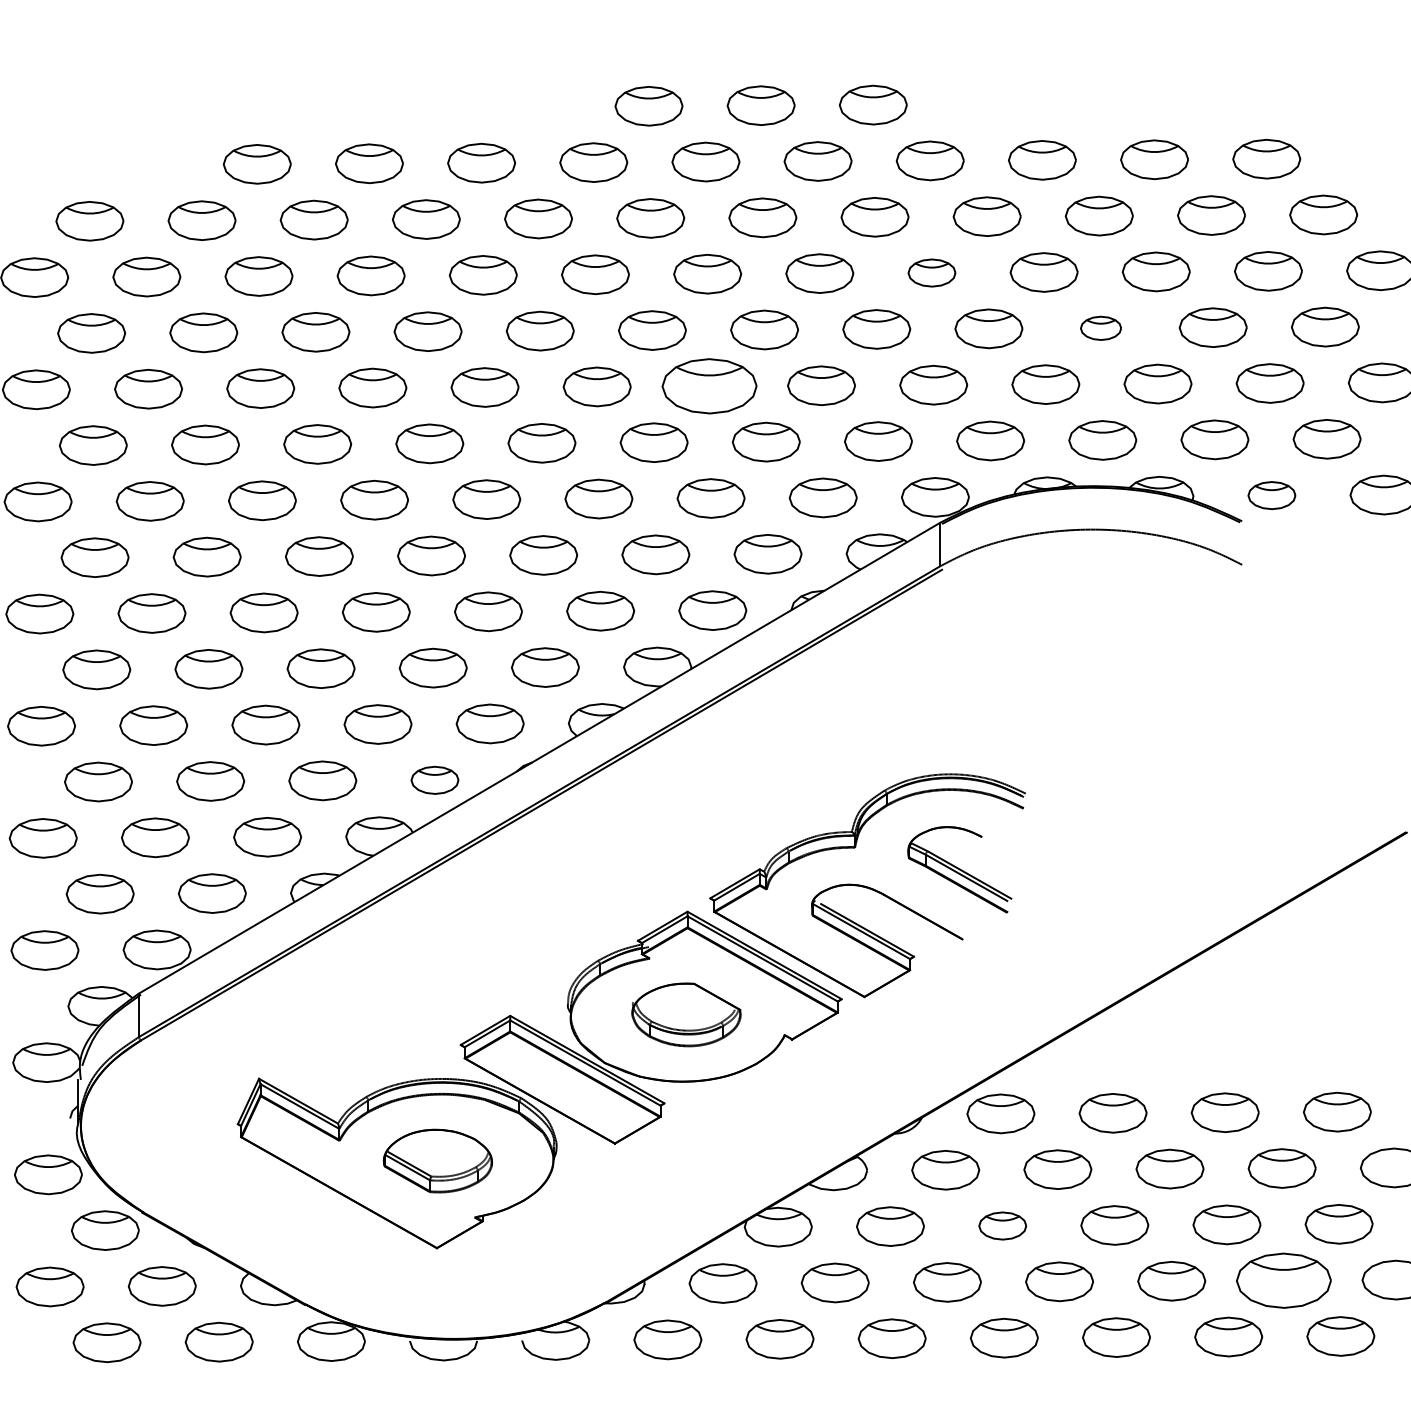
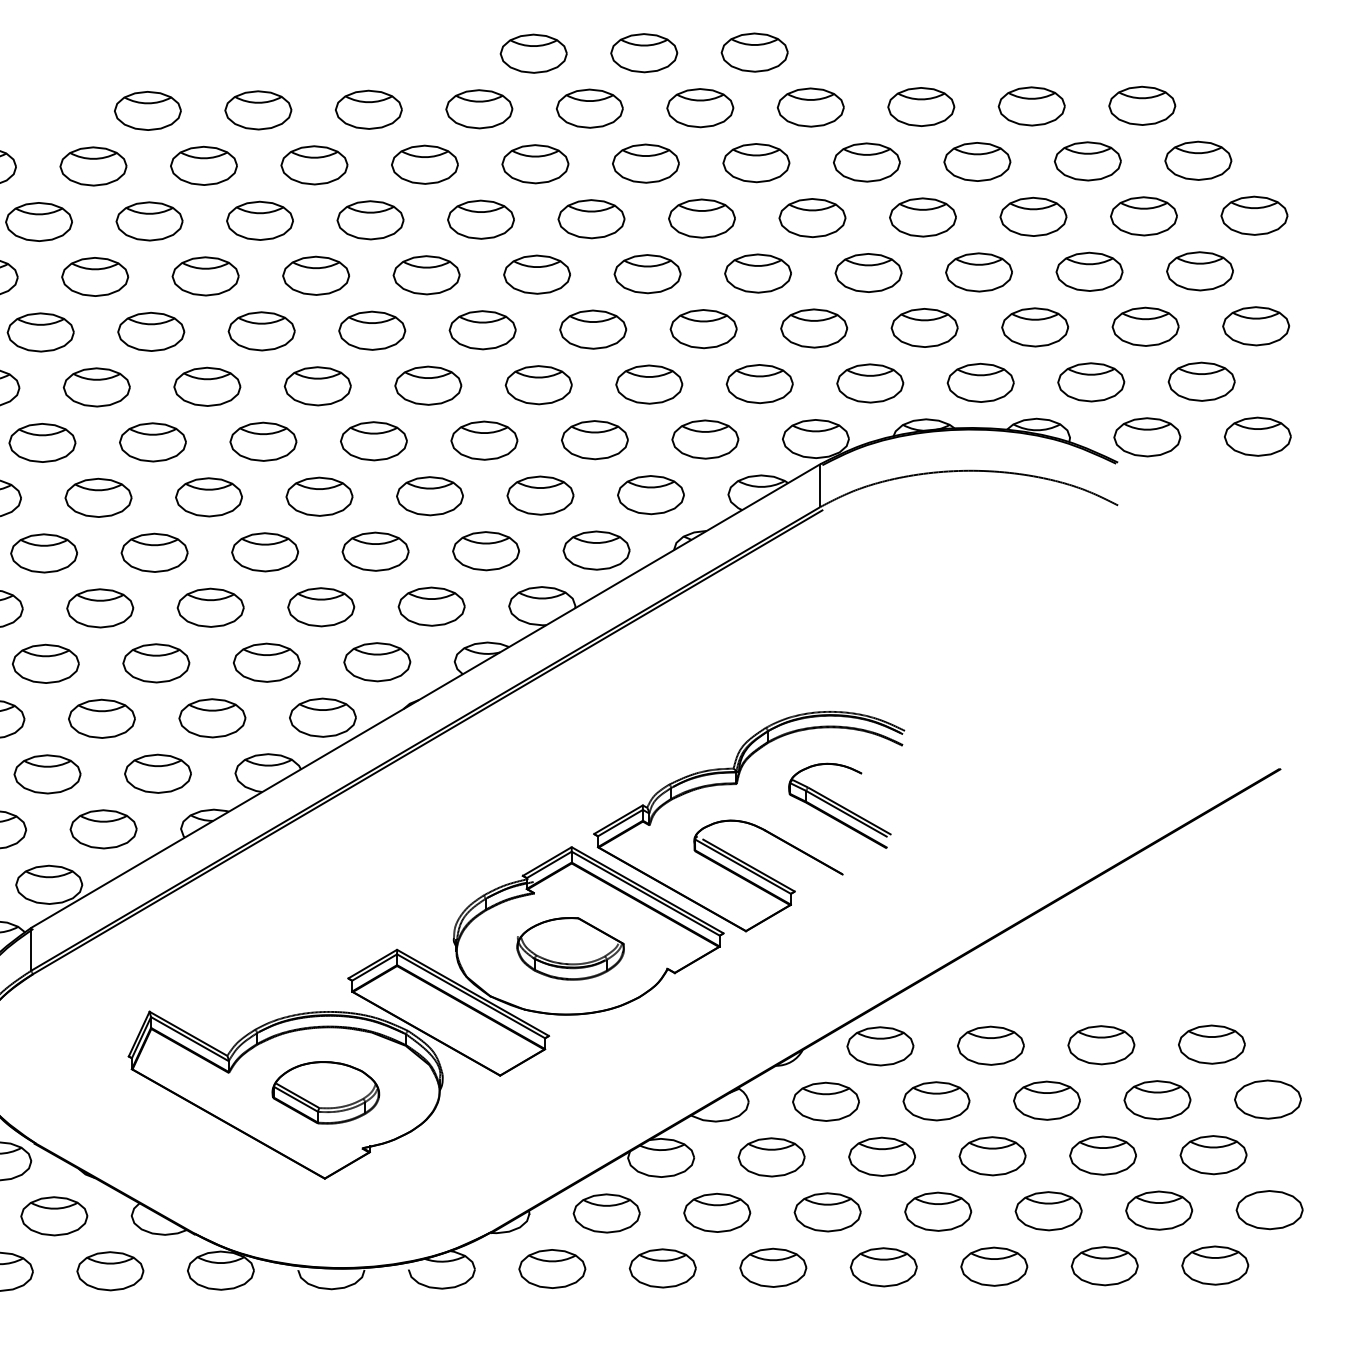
part: (931, 272) -> (812, 217), size x1.43
part: (1100, 328) -> (978, 272), size x1.67
part: (708, 386) -> (592, 329), size x0.71
part: (1271, 495) -> (1146, 437), size x1.43
part: (434, 780) -> (322, 717), size x1.43
part: (1002, 1225) -> (881, 1156), size x1.43
part: (1283, 1280) -> (1158, 1210), size x0.71

